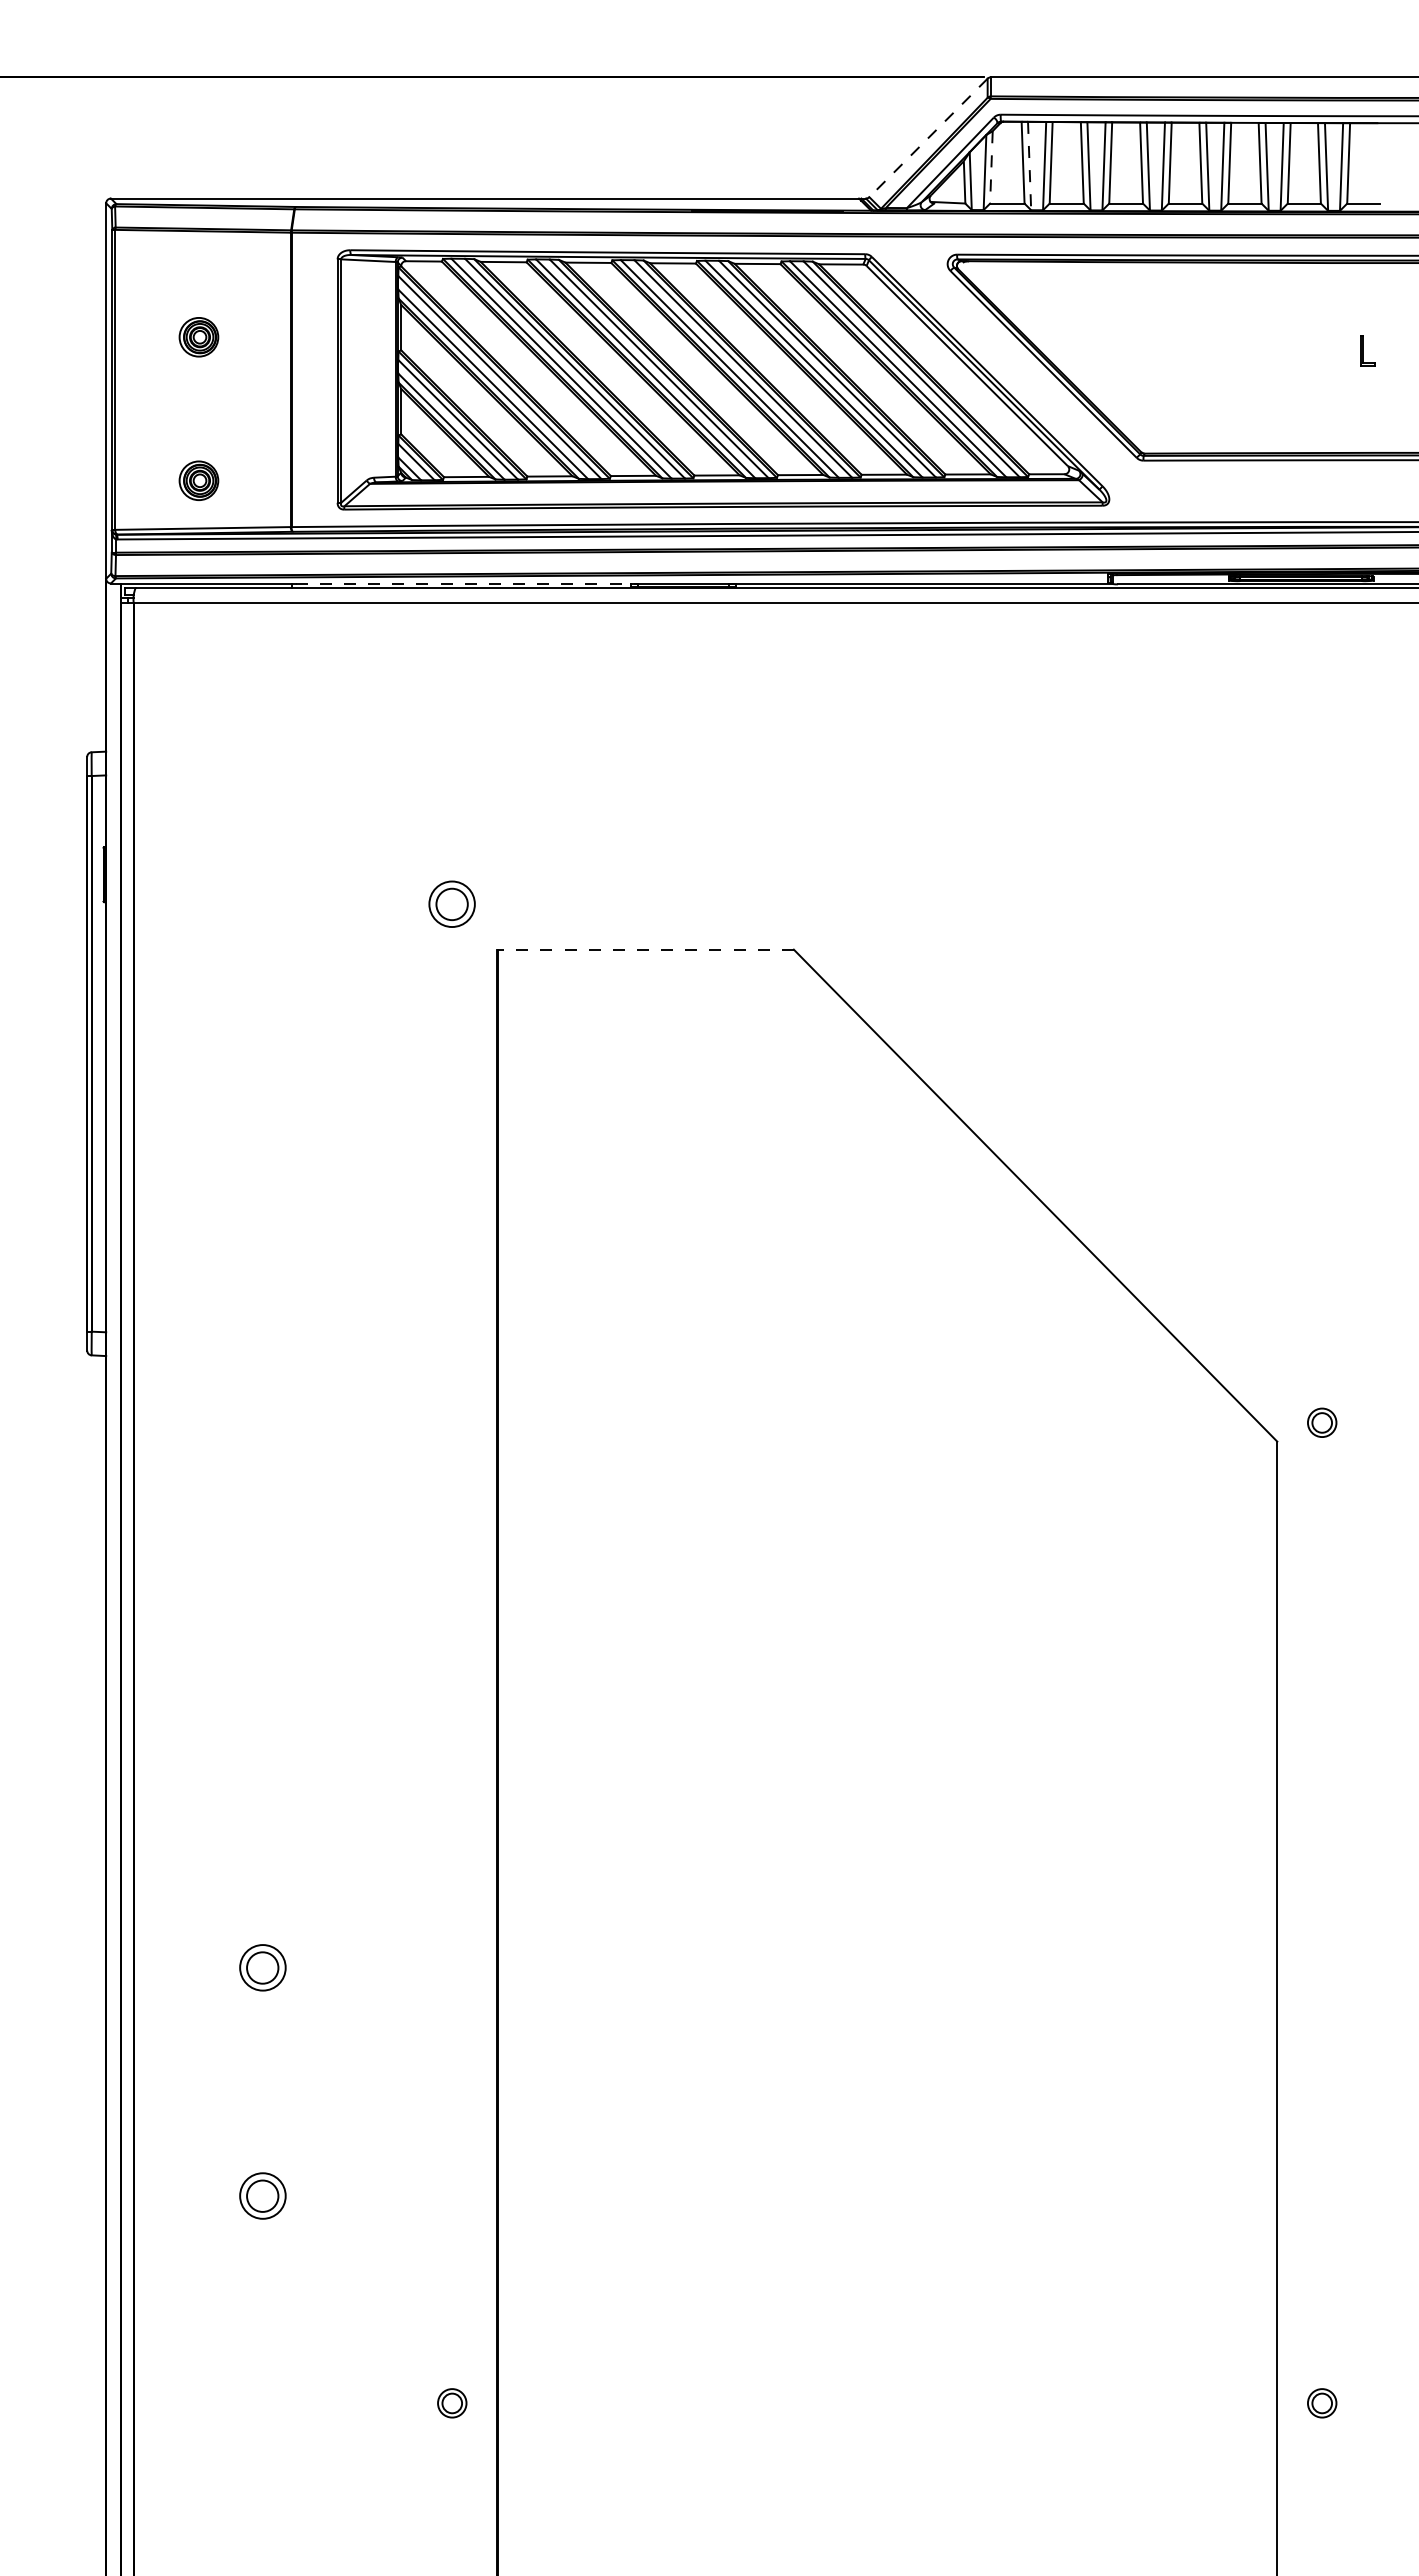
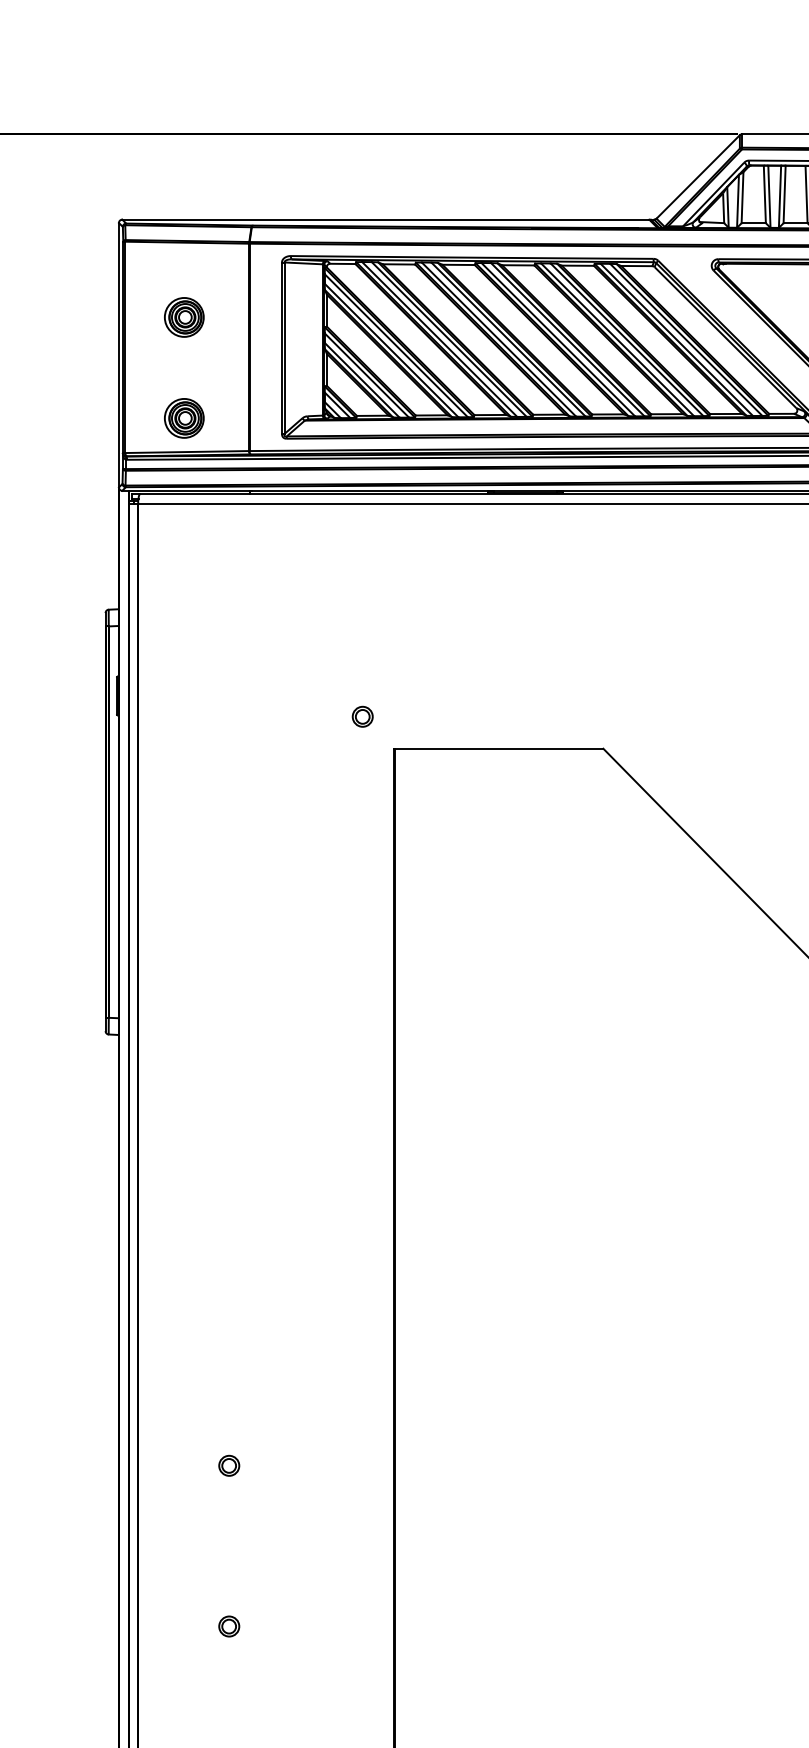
line: (928, 137) -> (698, 176), dashed -> solid
line: (1029, 165) -> (769, 196), dashed -> solid
line: (991, 167) -> (742, 197), dashed -> solid
part: (198, 336) -> (184, 316), size x1.43
part: (198, 480) -> (184, 418), size x1.43
line: (467, 583) -> (373, 490), dashed -> solid
part: (452, 904) -> (362, 716), size x0.62
line: (645, 949) -> (498, 748), dashed -> solid
part: (262, 1967) -> (229, 1465), size x0.62
part: (262, 2195) -> (229, 1626), size x0.62

